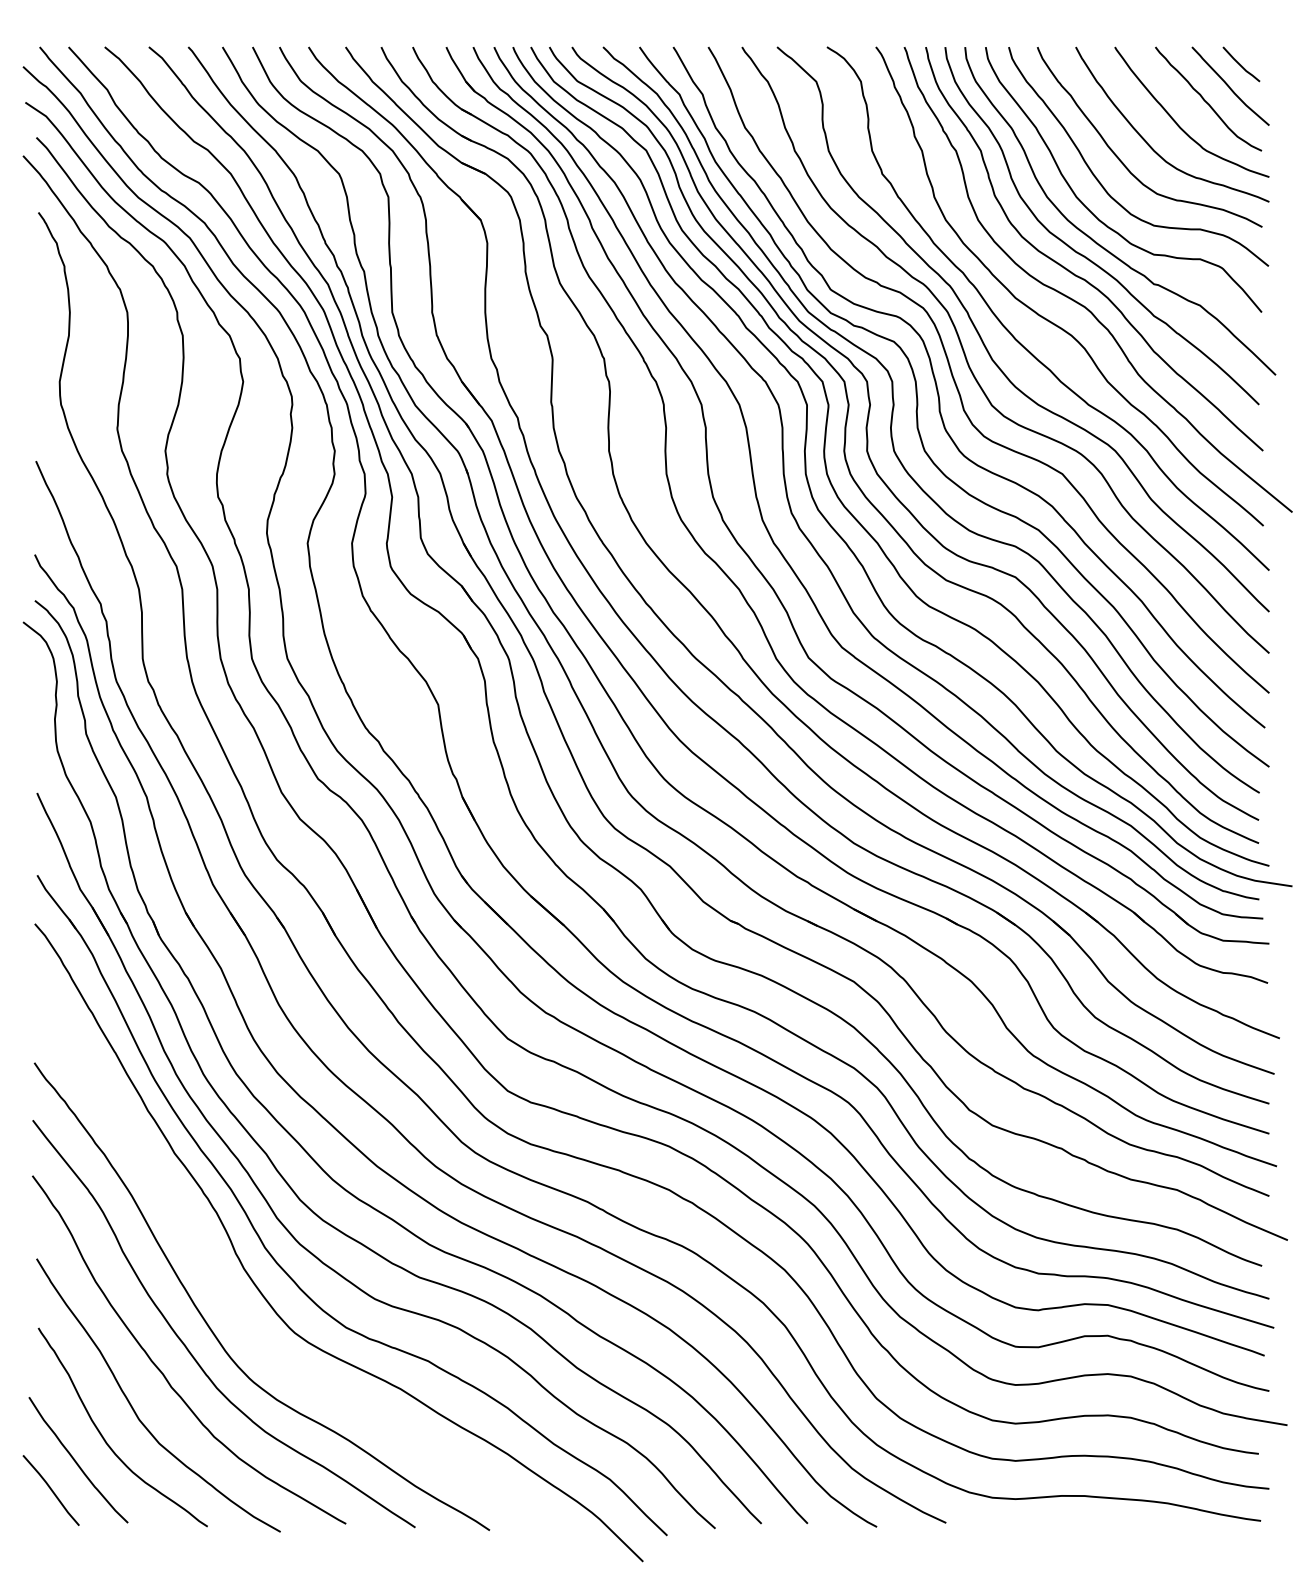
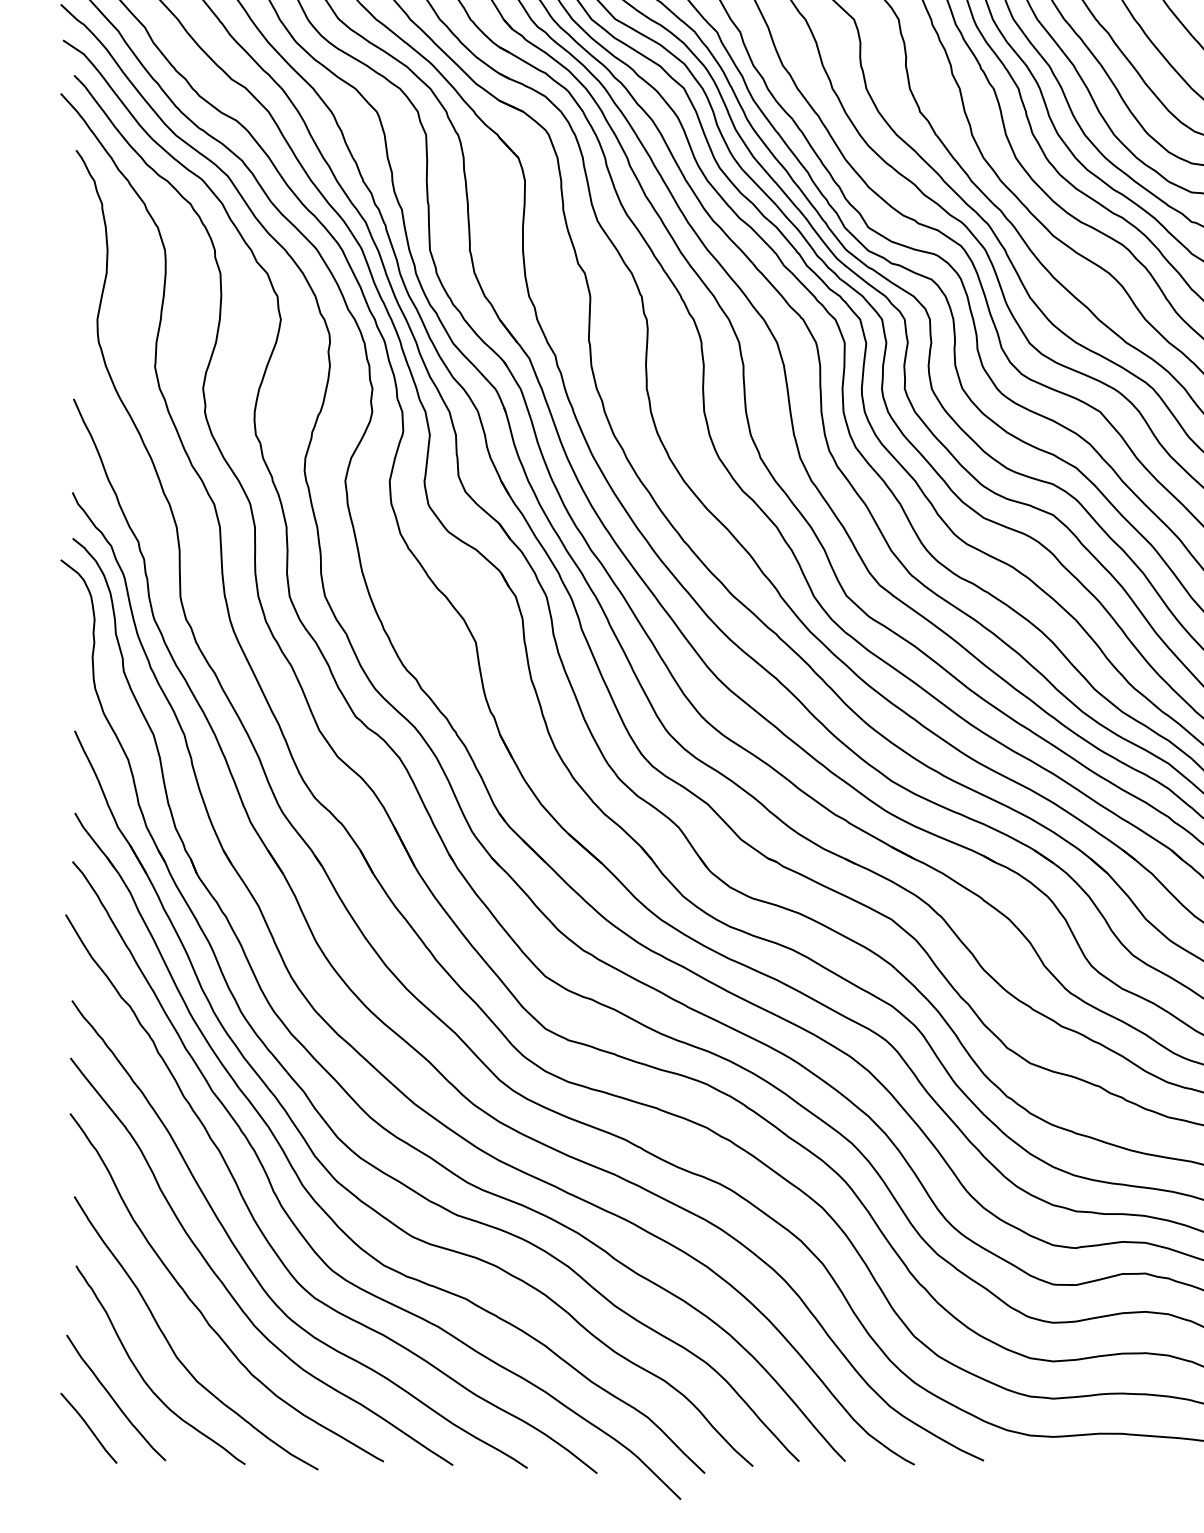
curve: (229, 1300) -> (267, 1238), added

